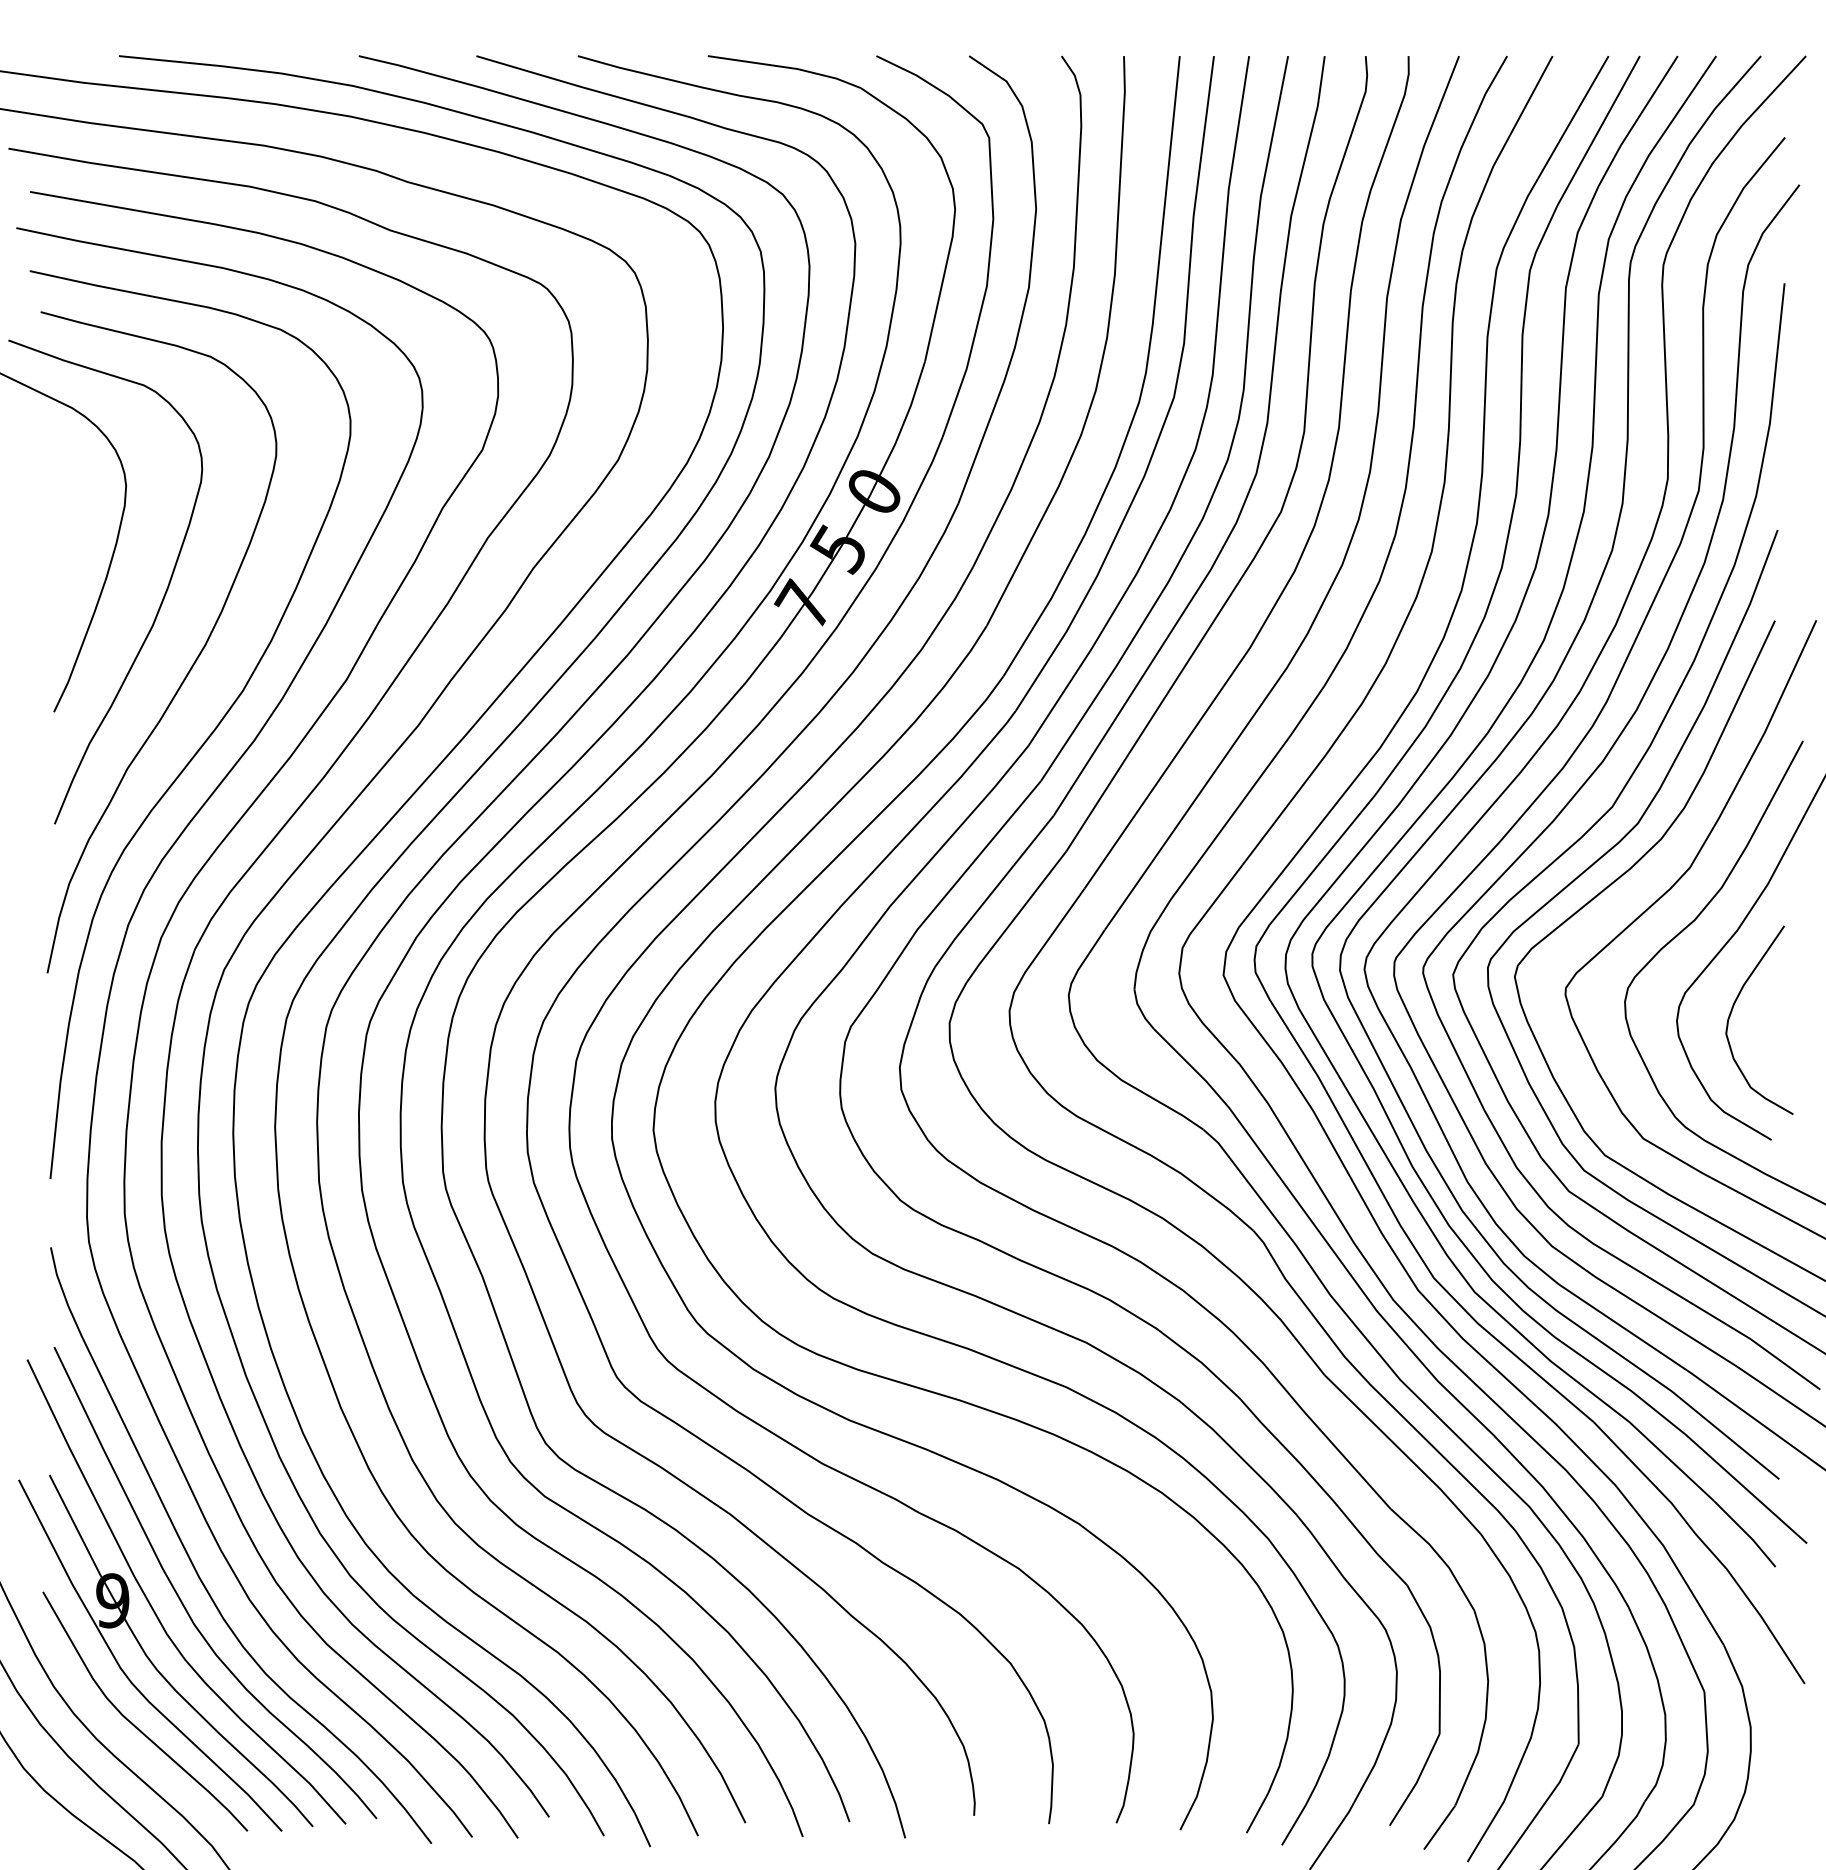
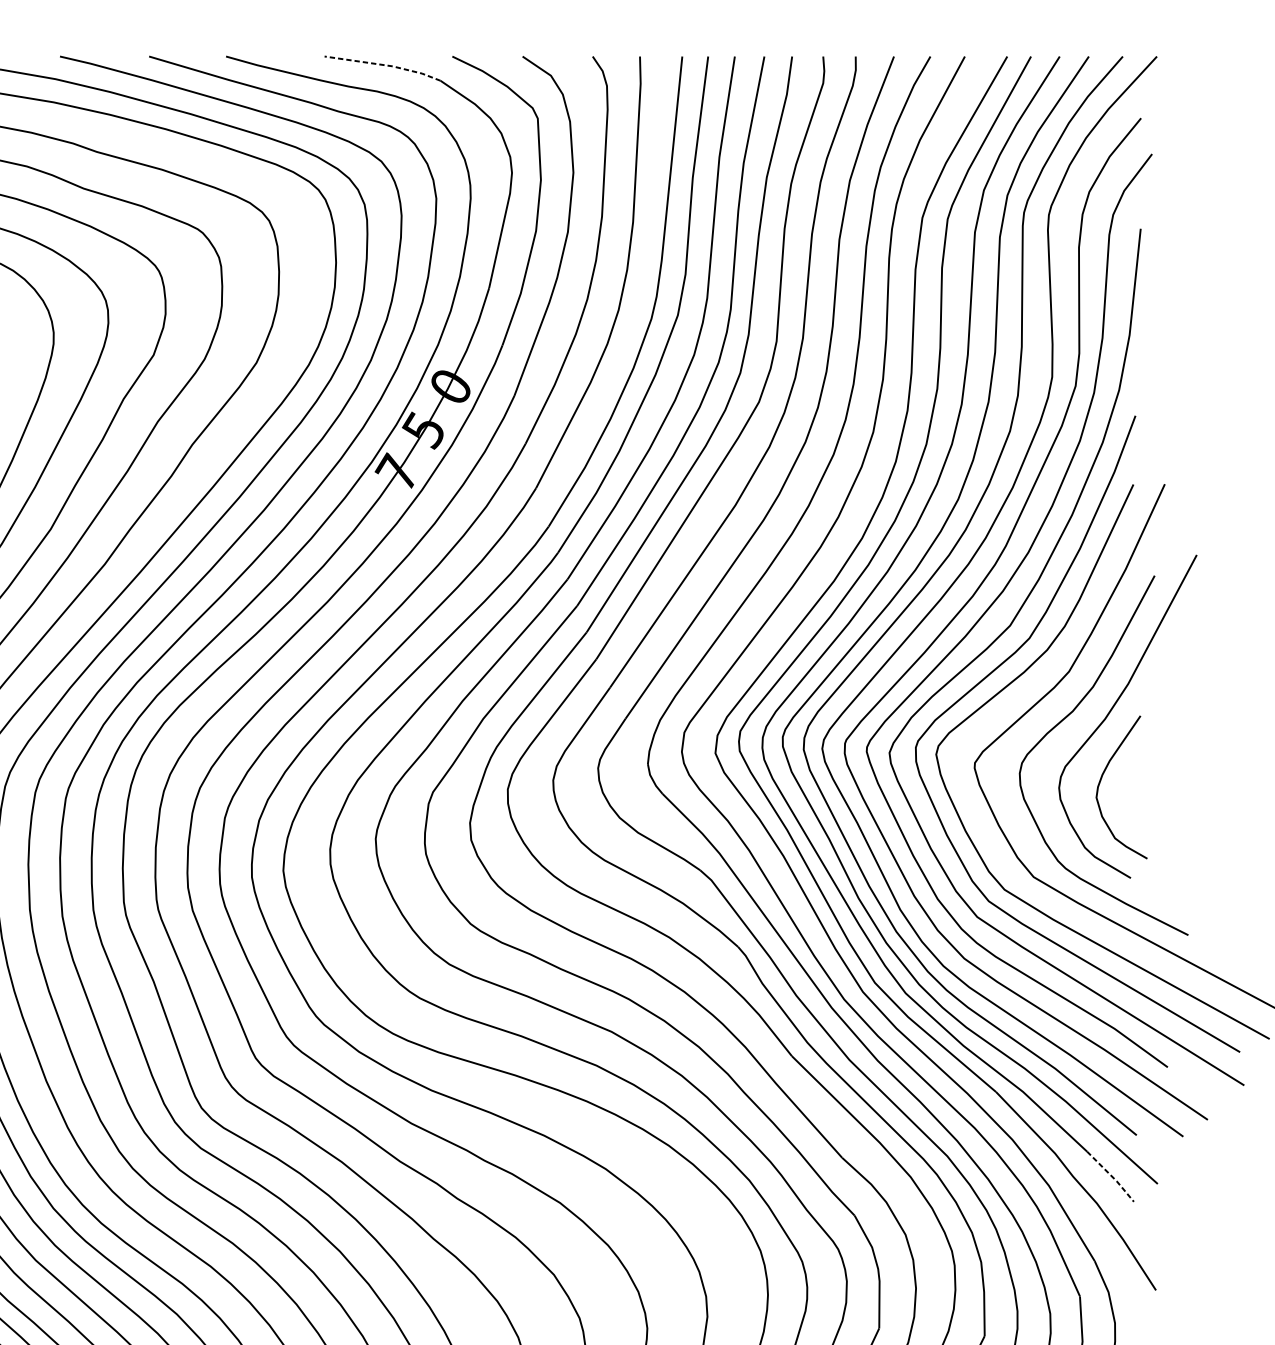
line: (786, 67) -> (384, 65), solid -> dashed
line: (1746, 1533) -> (1111, 1176), solid -> dashed

